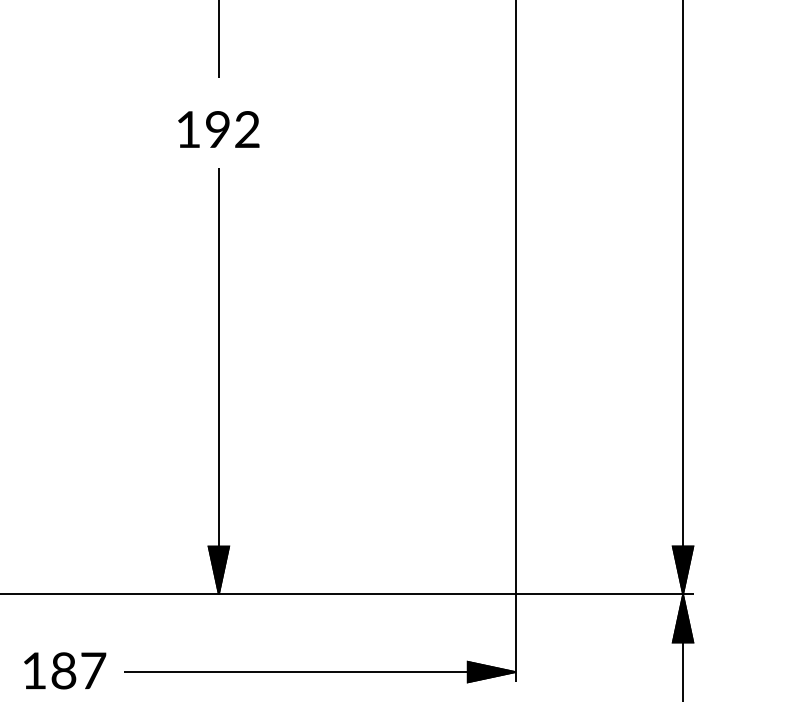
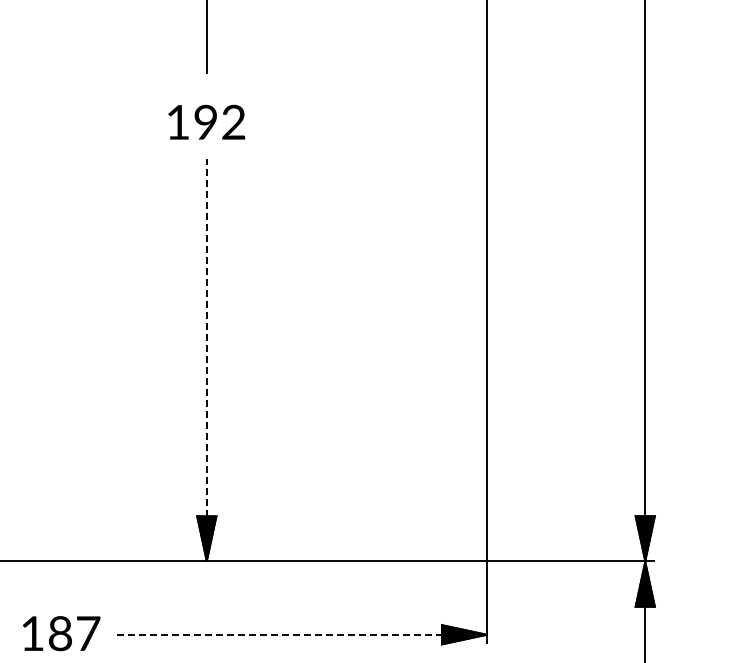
line: (218, 380) -> (206, 359), solid -> dashed
line: (320, 671) -> (302, 634), solid -> dashed

